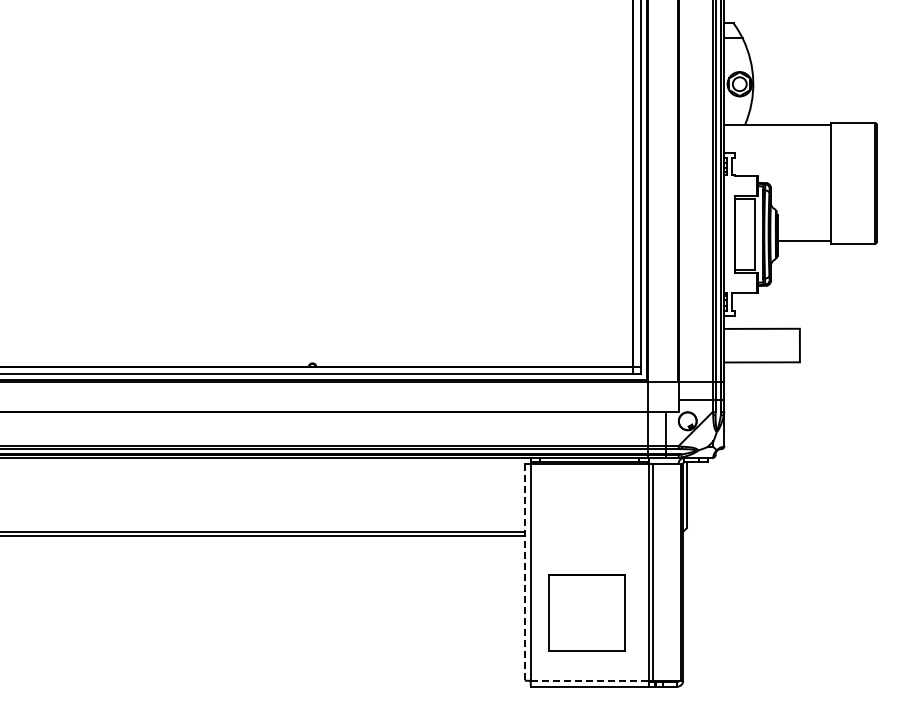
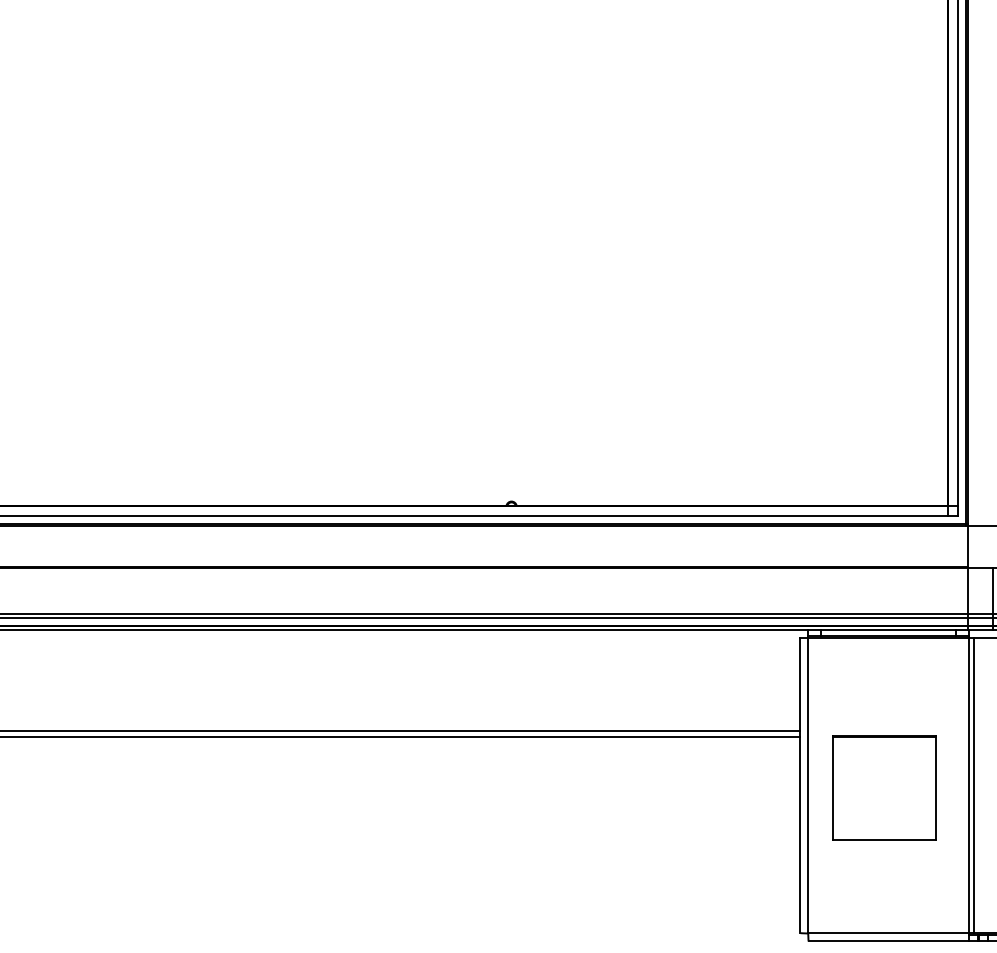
line: (524, 572) -> (799, 786), dashed -> solid
part: (586, 612) -> (884, 787), moved
line: (590, 680) -> (889, 932), dashed -> solid

